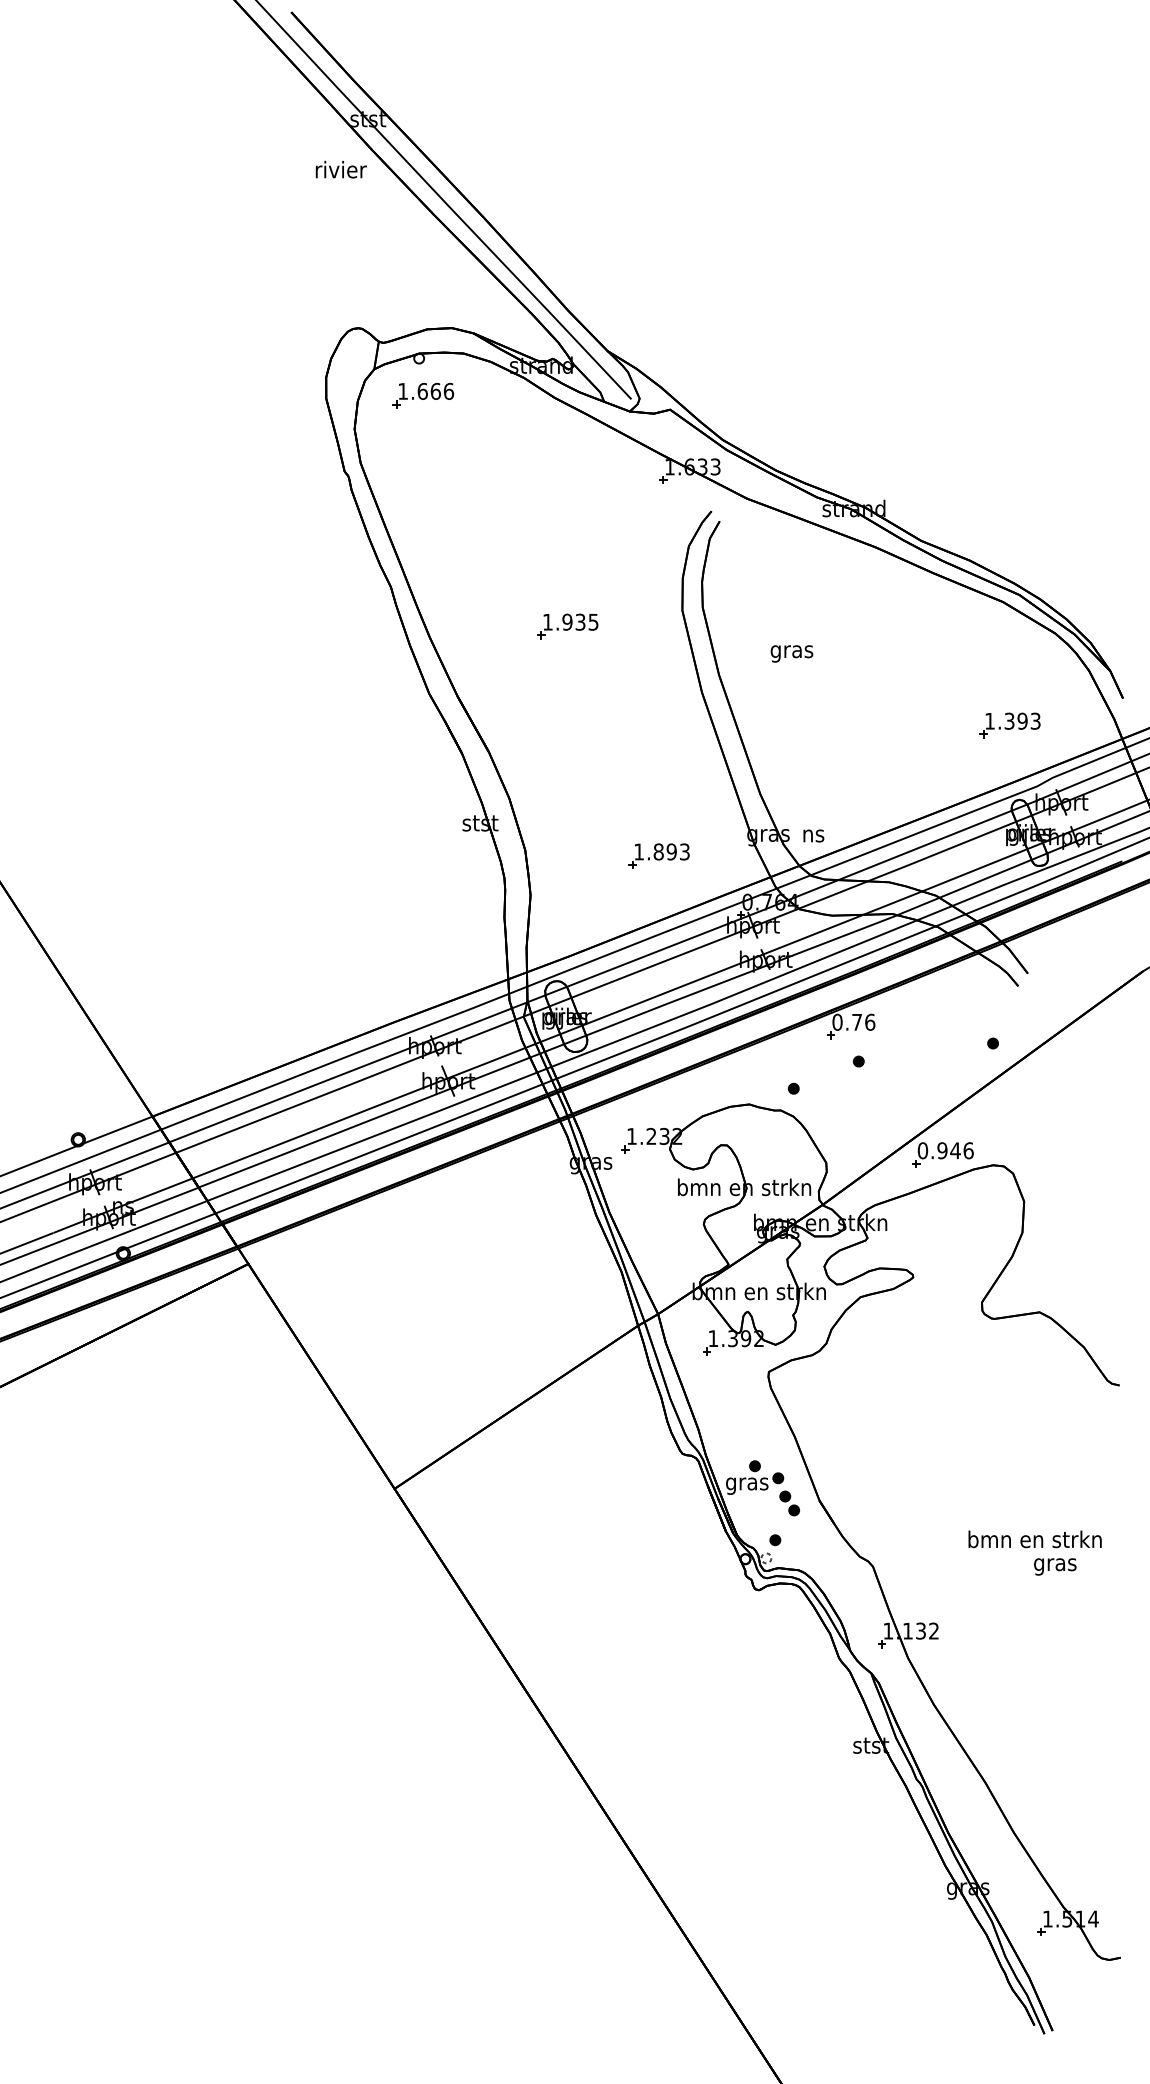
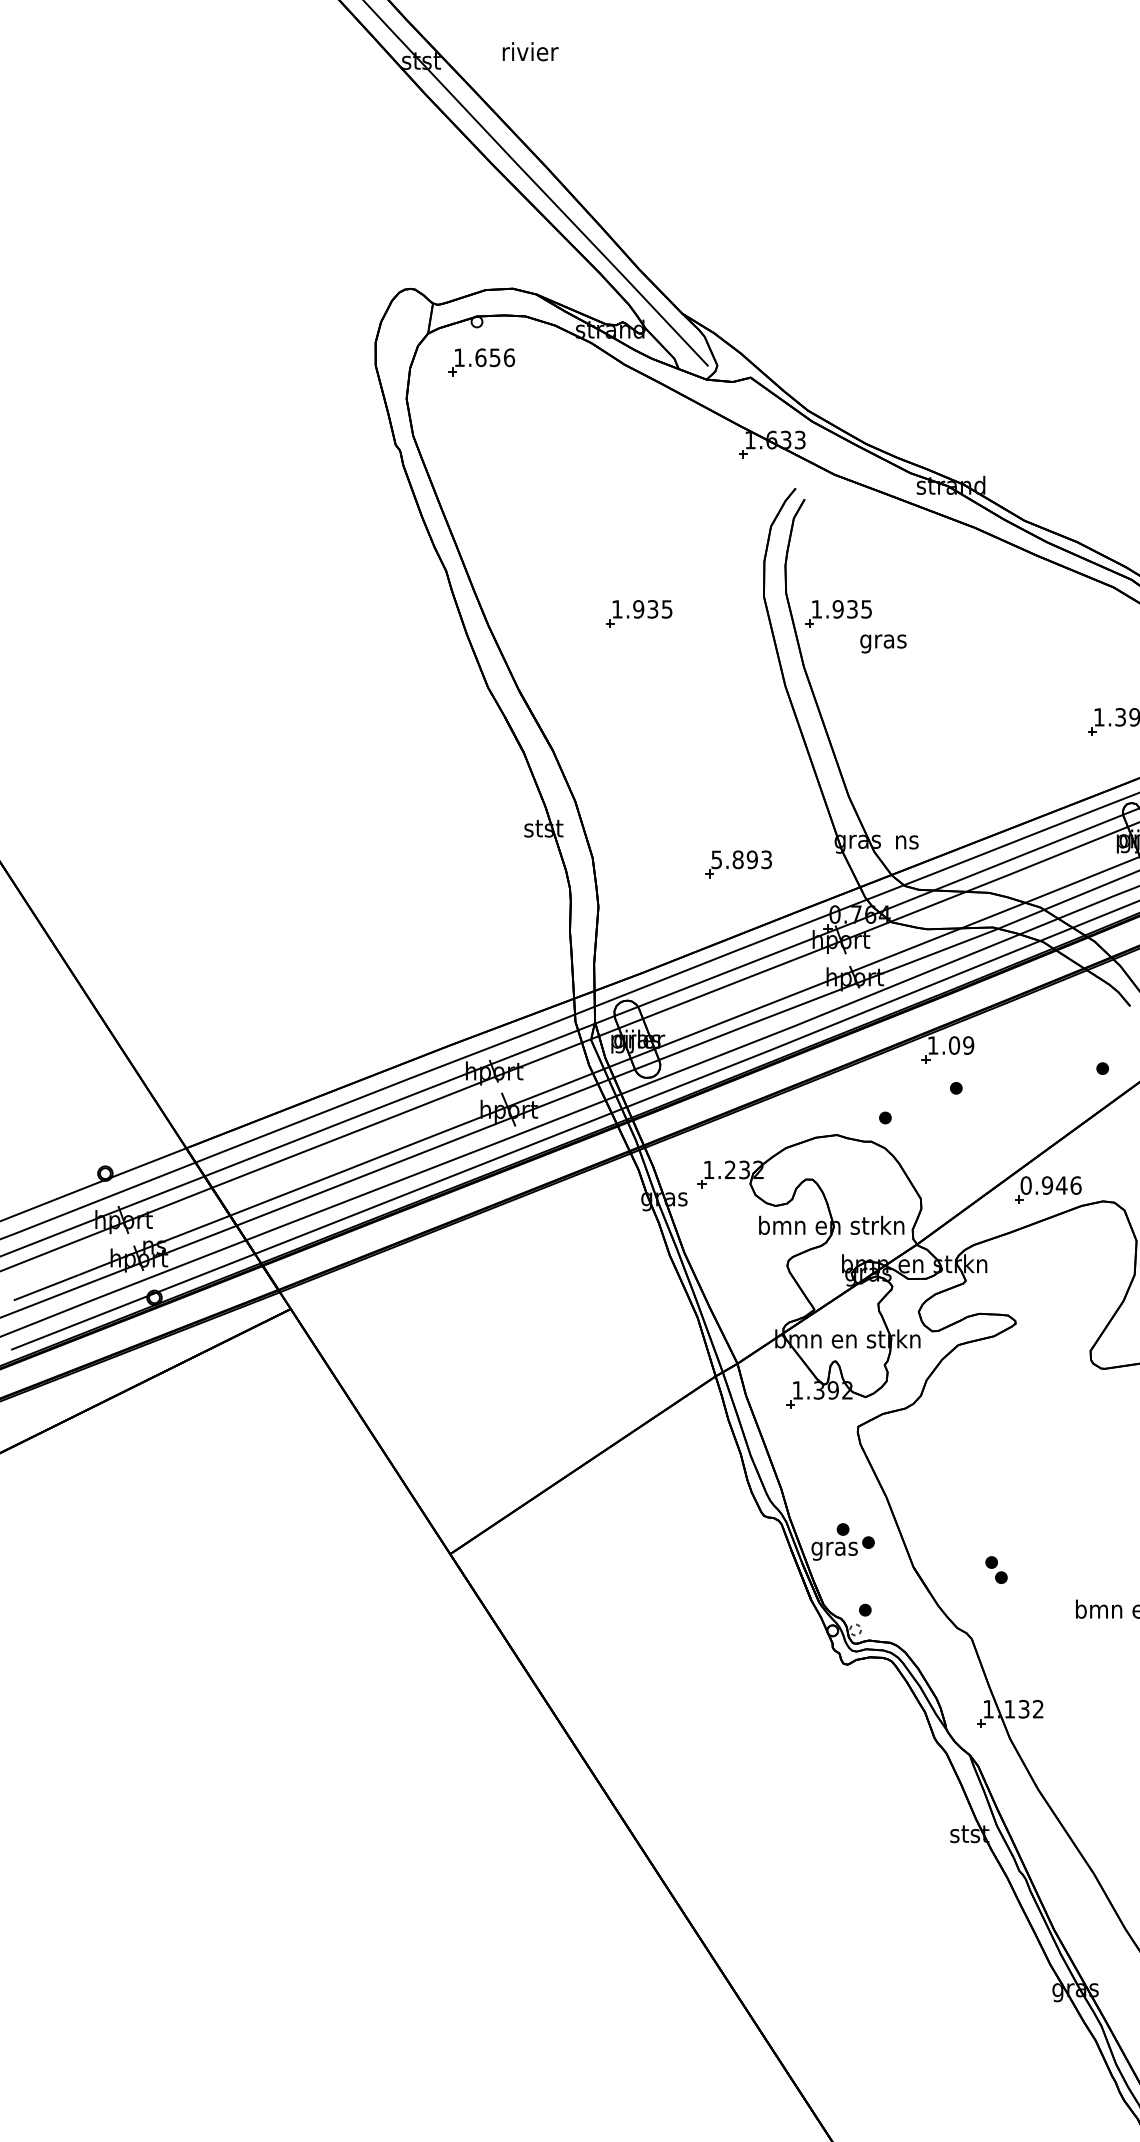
text: (340, 169) -> (529, 51), moved
text: (435, 390) -> (494, 356), 1.666 -> 1.656
part: (750, 626) -> (838, 614), added
text: (638, 851) -> (716, 859), 1.893 -> 5.893
text: (853, 1021) -> (950, 1044), 0.76 -> 1.09
part: (789, 1503) -> (996, 1570), moved

